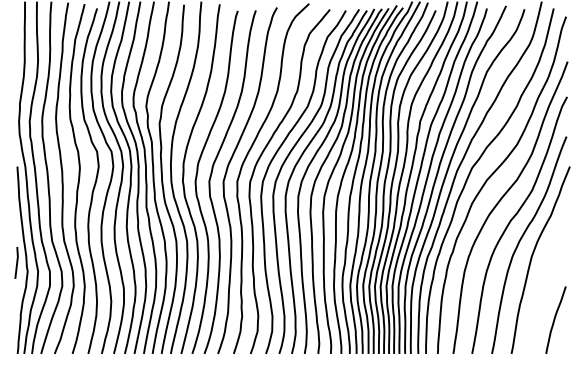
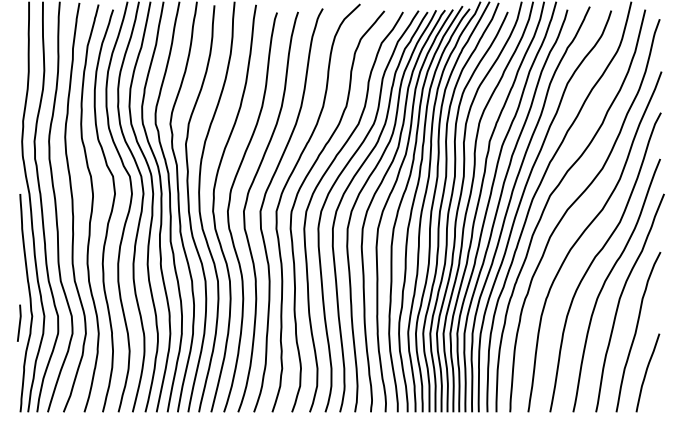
line: (16, 262) -> (19, 322), moved
curve: (546, 285) -> (636, 332), added

